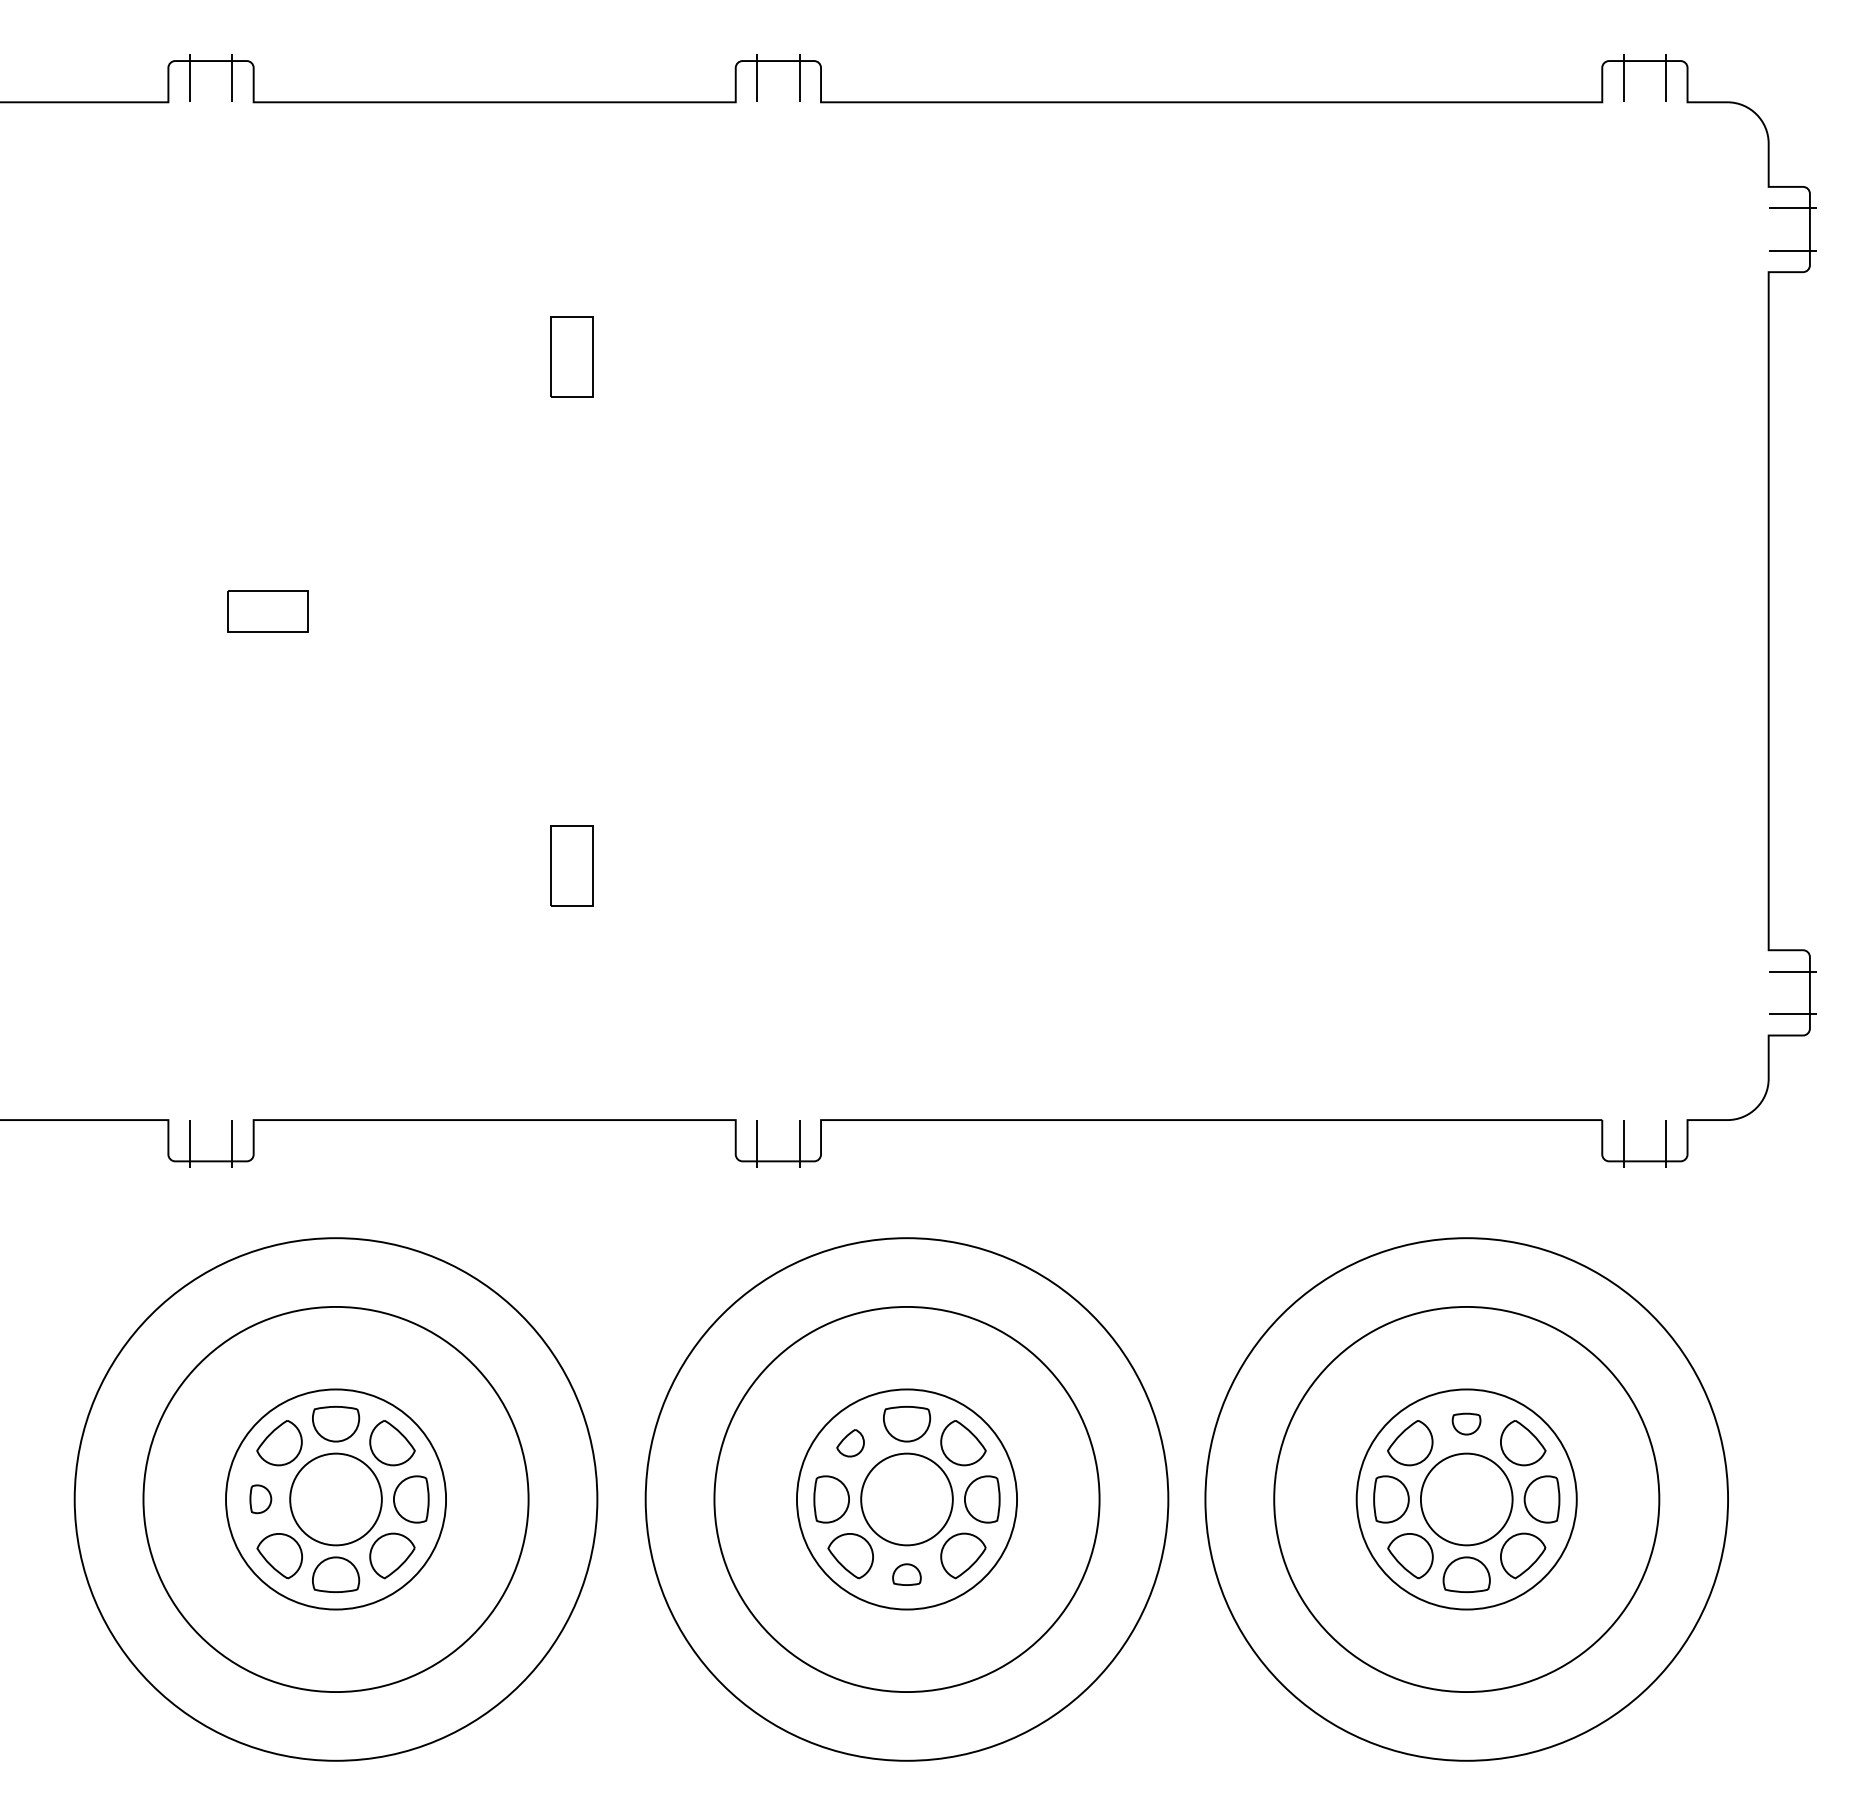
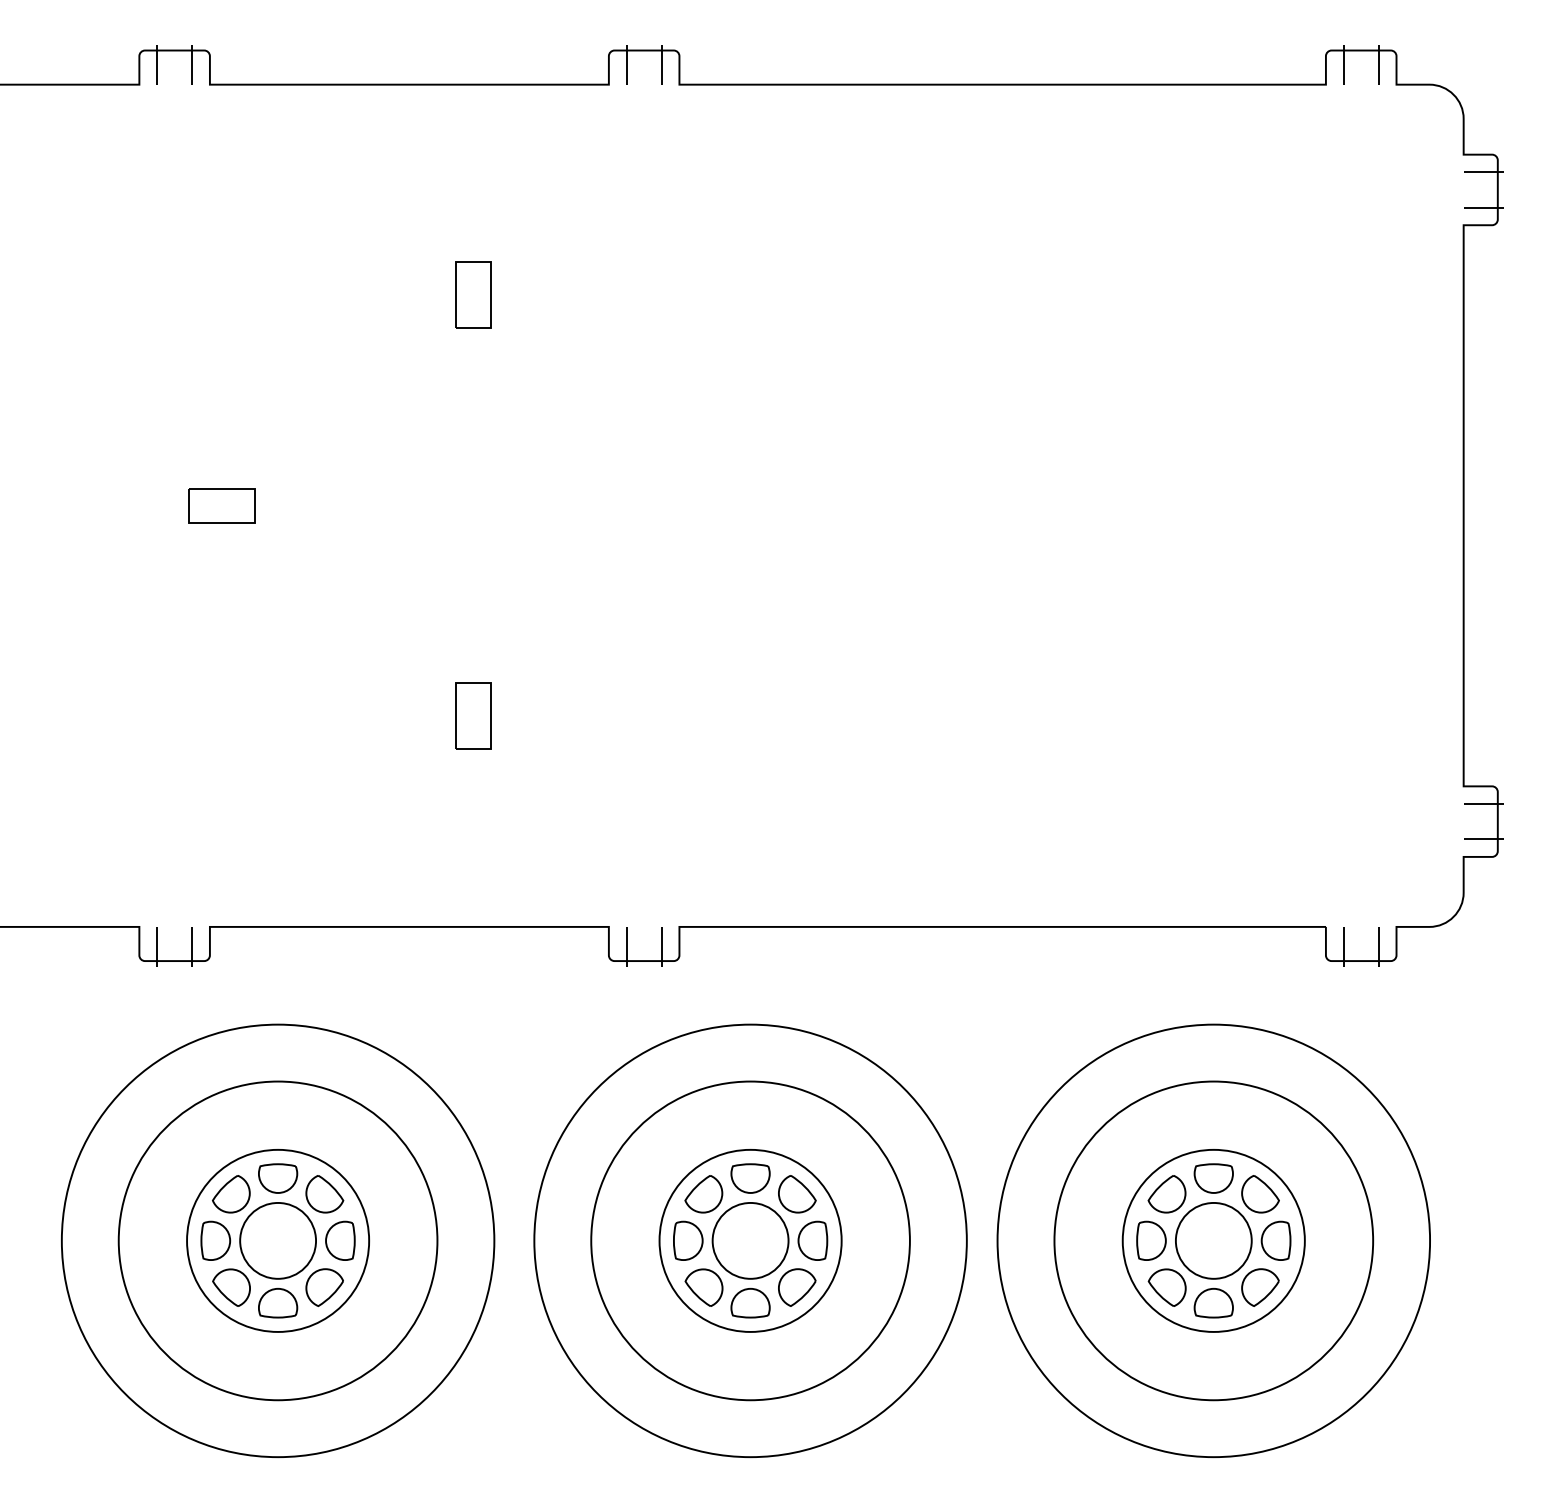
part: (1466, 1424) -> (1213, 1178), size x1.67
part: (850, 1443) -> (703, 1194), size x1.67
part: (260, 1499) -> (215, 1240), size x1.67
part: (906, 1573) -> (750, 1302), size x1.67

